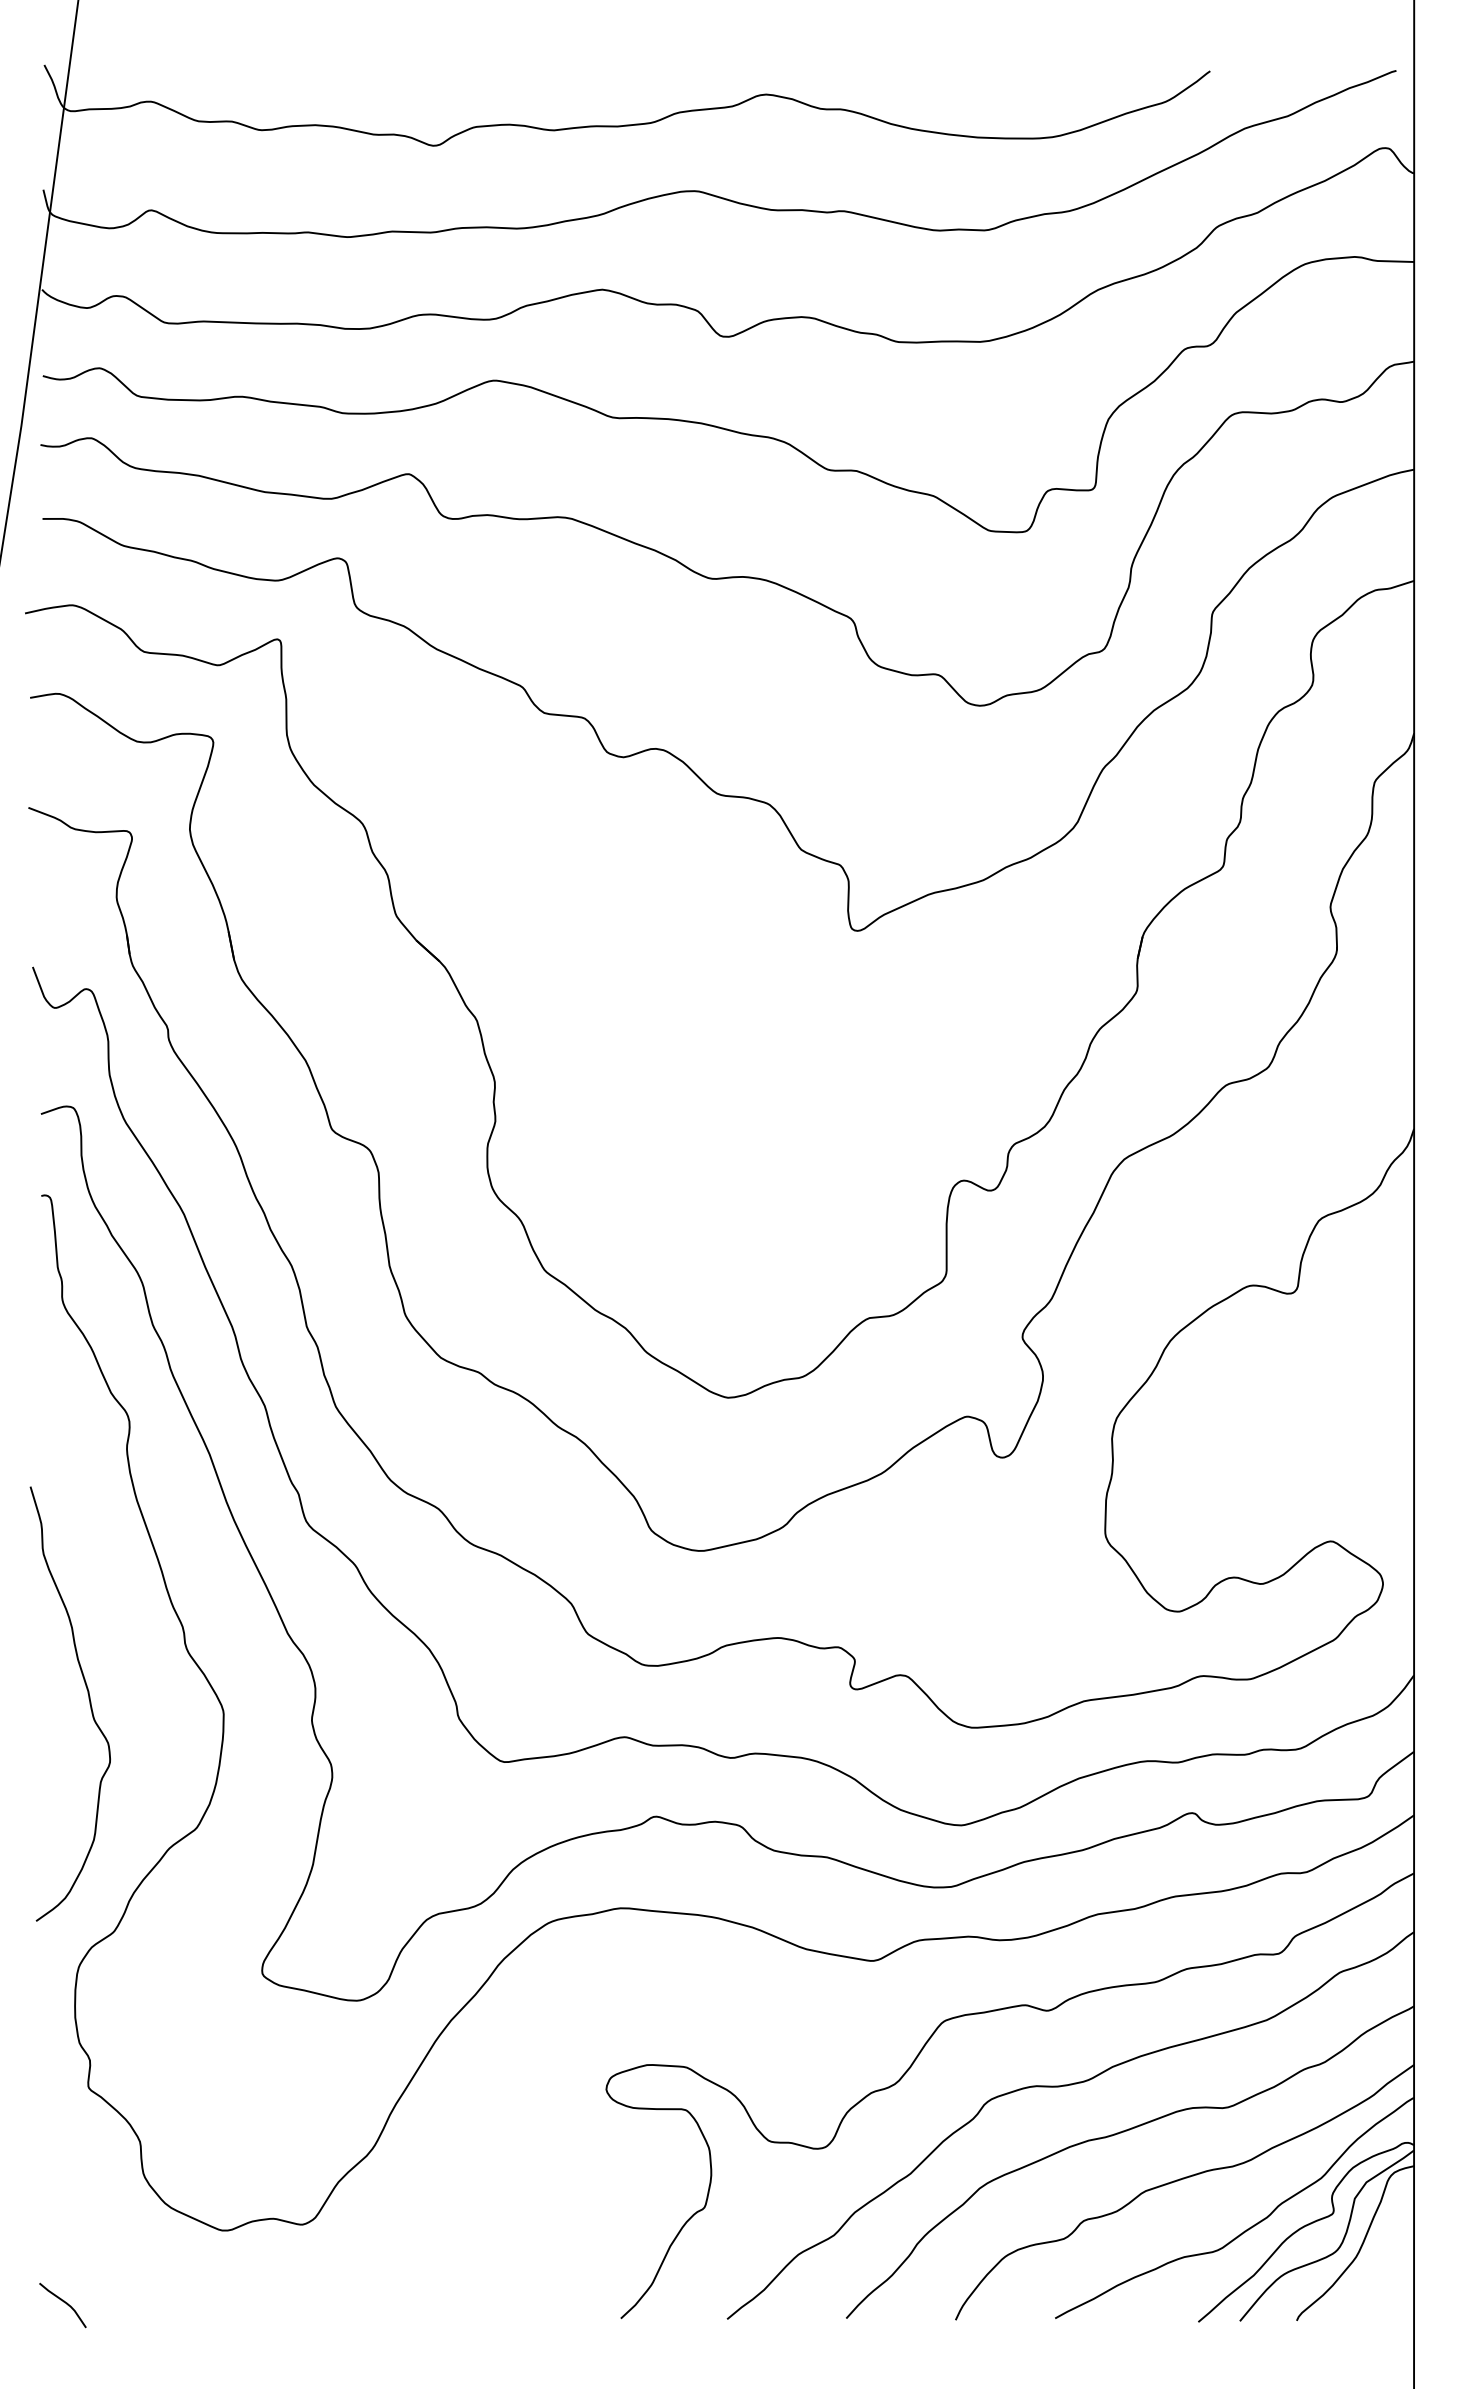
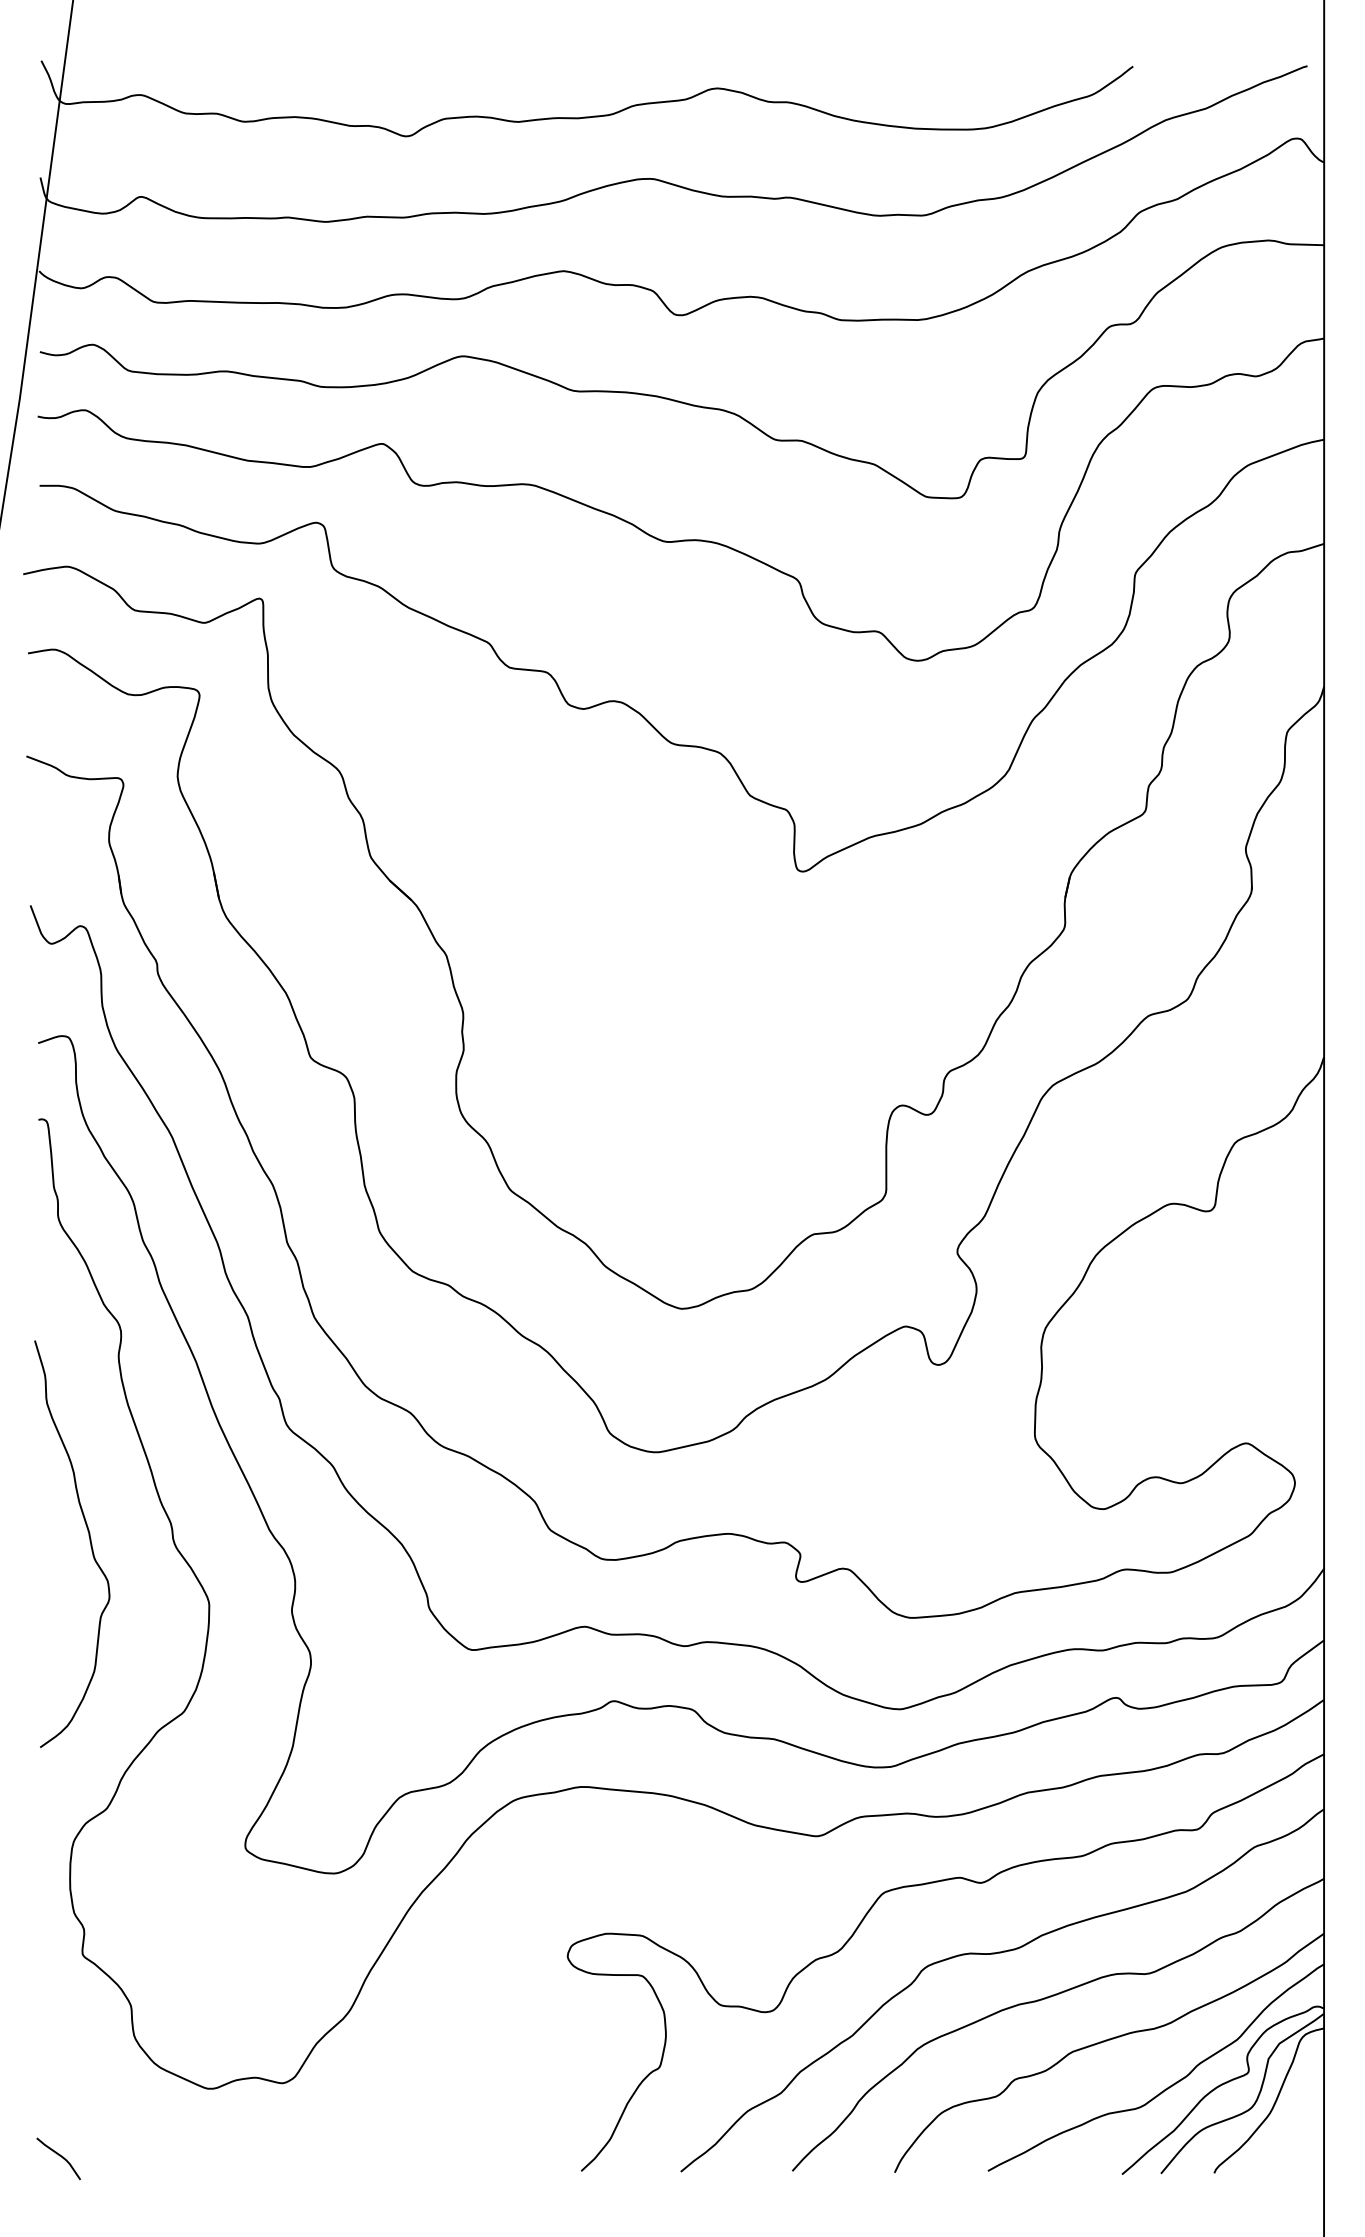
curve: (88, 1699) -> (89, 1539), moved

